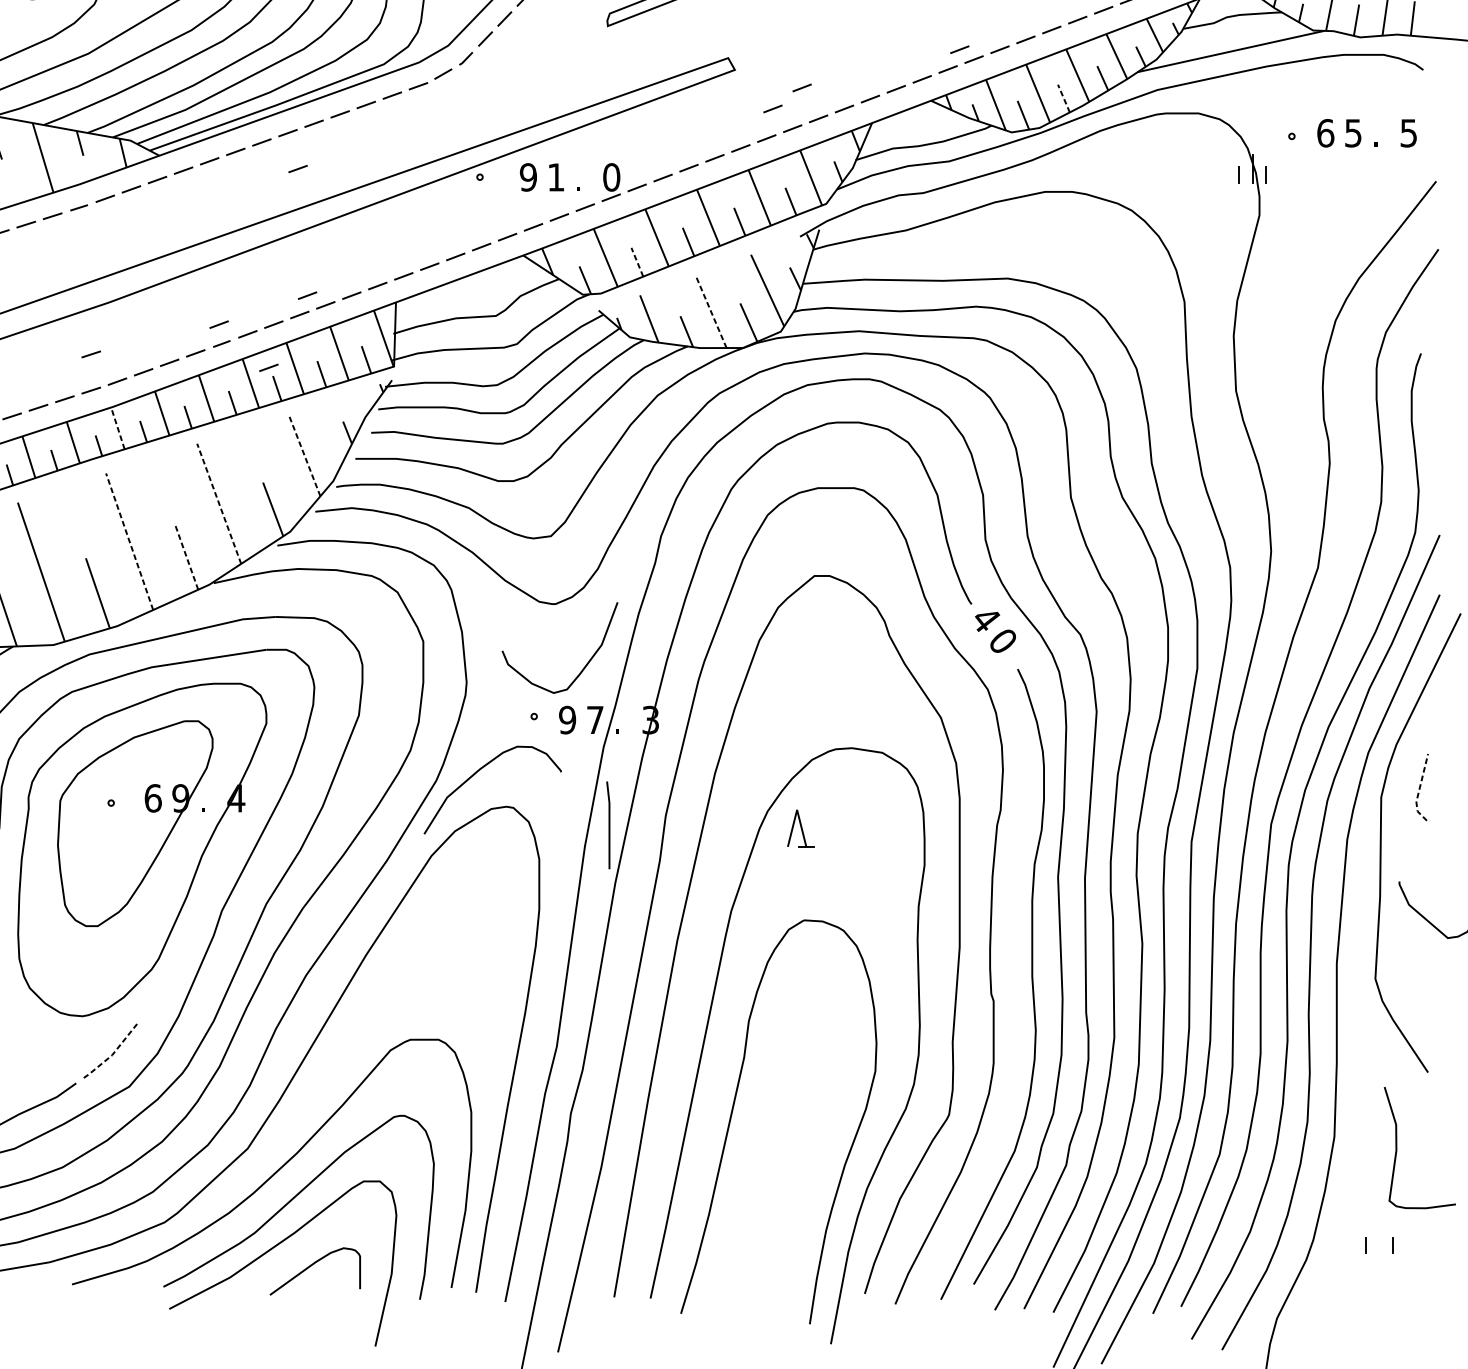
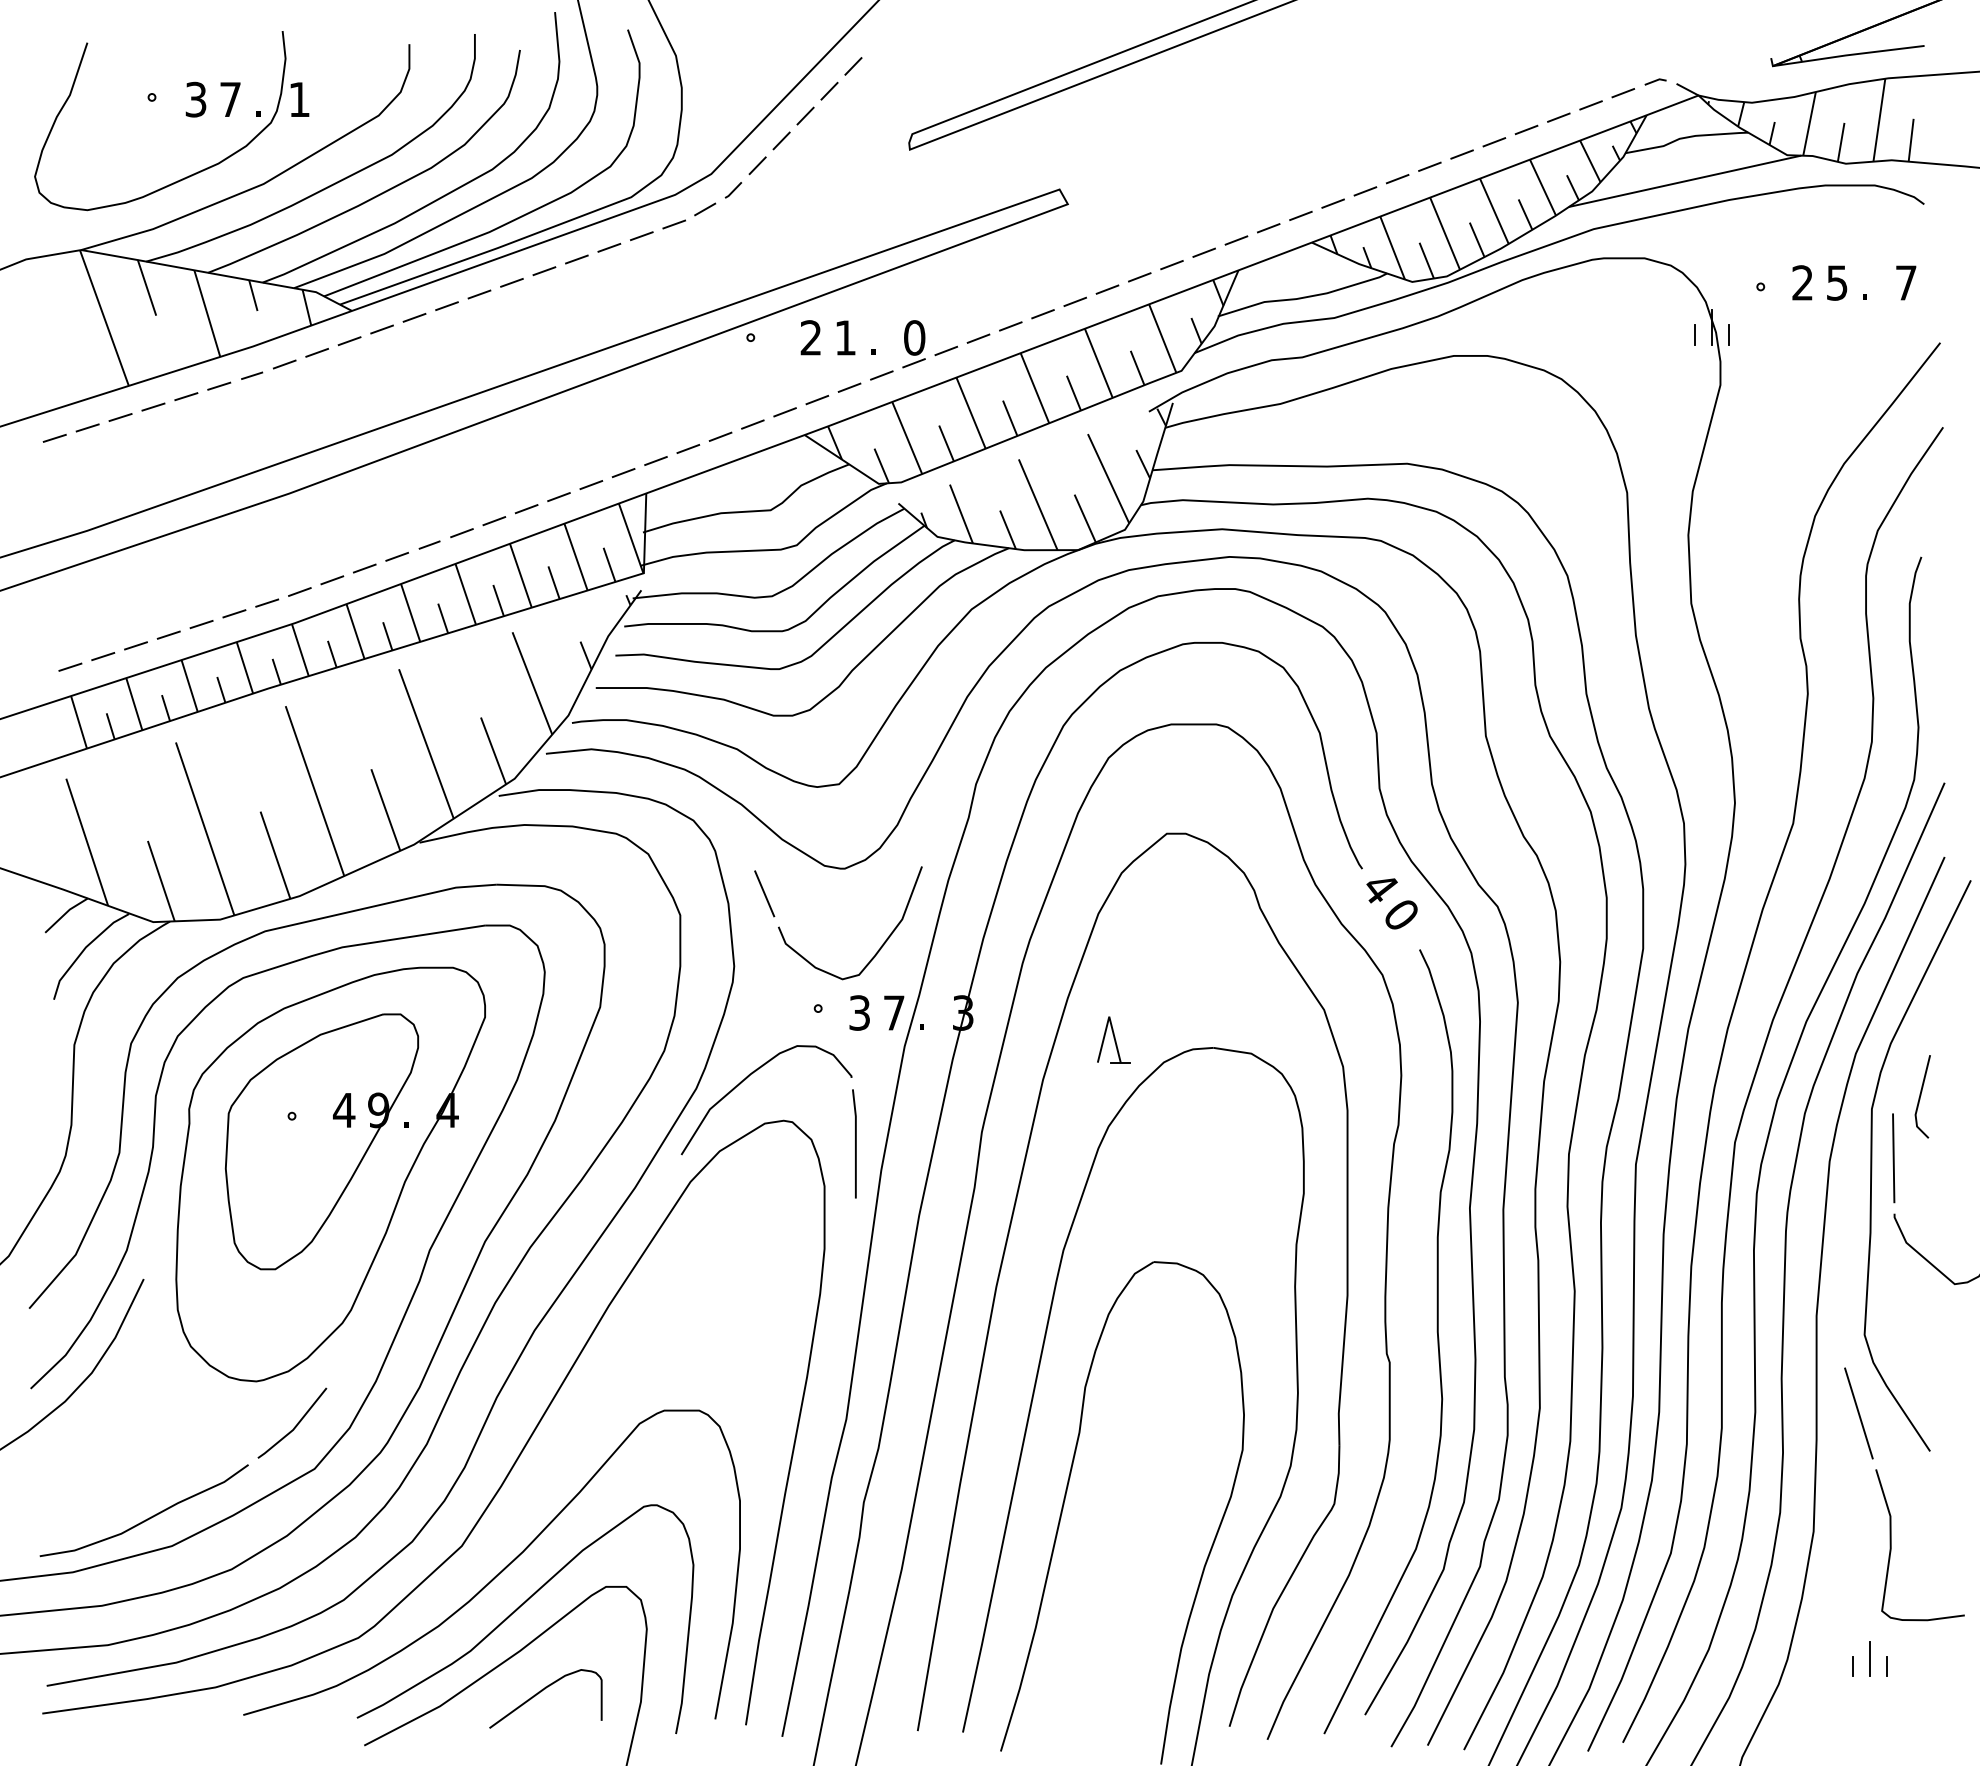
line: (959, 50) -> (1347, 179), removed
line: (802, 87) -> (1151, 226), removed
line: (1064, 98) -> (1477, 239), dashed -> solid
line: (772, 108) -> (1114, 252), removed
text: (1325, 132) -> (1802, 282), 6 -> 2
text: (1409, 132) -> (1906, 282), 5 -> 7
line: (298, 169) -> (524, 327), removed
text: (528, 177) -> (810, 337), 9 -> 2
line: (637, 262) -> (946, 443), dashed -> solid
line: (307, 295) -> (536, 484), removed
line: (711, 311) -> (1038, 504), dashed -> solid
line: (219, 324) -> (426, 521), removed
line: (91, 353) -> (267, 557), removed
line: (268, 367) -> (487, 574), removed
line: (118, 427) -> (300, 649), dashed -> solid
line: (304, 455) -> (532, 683), dashed -> solid
line: (219, 503) -> (426, 743), dashed -> solid
line: (129, 542) -> (314, 791), dashed -> solid
line: (186, 556) -> (385, 809), dashed -> solid
line: (491, 624) -> (764, 893), added
text: (567, 719) -> (859, 1012), 9 -> 3
line: (1419, 789) -> (1919, 1099), dashed -> solid
text: (153, 798) -> (344, 1110), 6 -> 4
line: (609, 825) -> (855, 1143), moved
part: (800, 828) -> (1113, 1039), moved
line: (1398, 837) -> (1893, 1158), added
line: (1370, 1042) -> (1858, 1413), added
line: (113, 1053) -> (295, 1427), dashed -> solid
line: (1379, 1239) -> (1869, 1658), added

